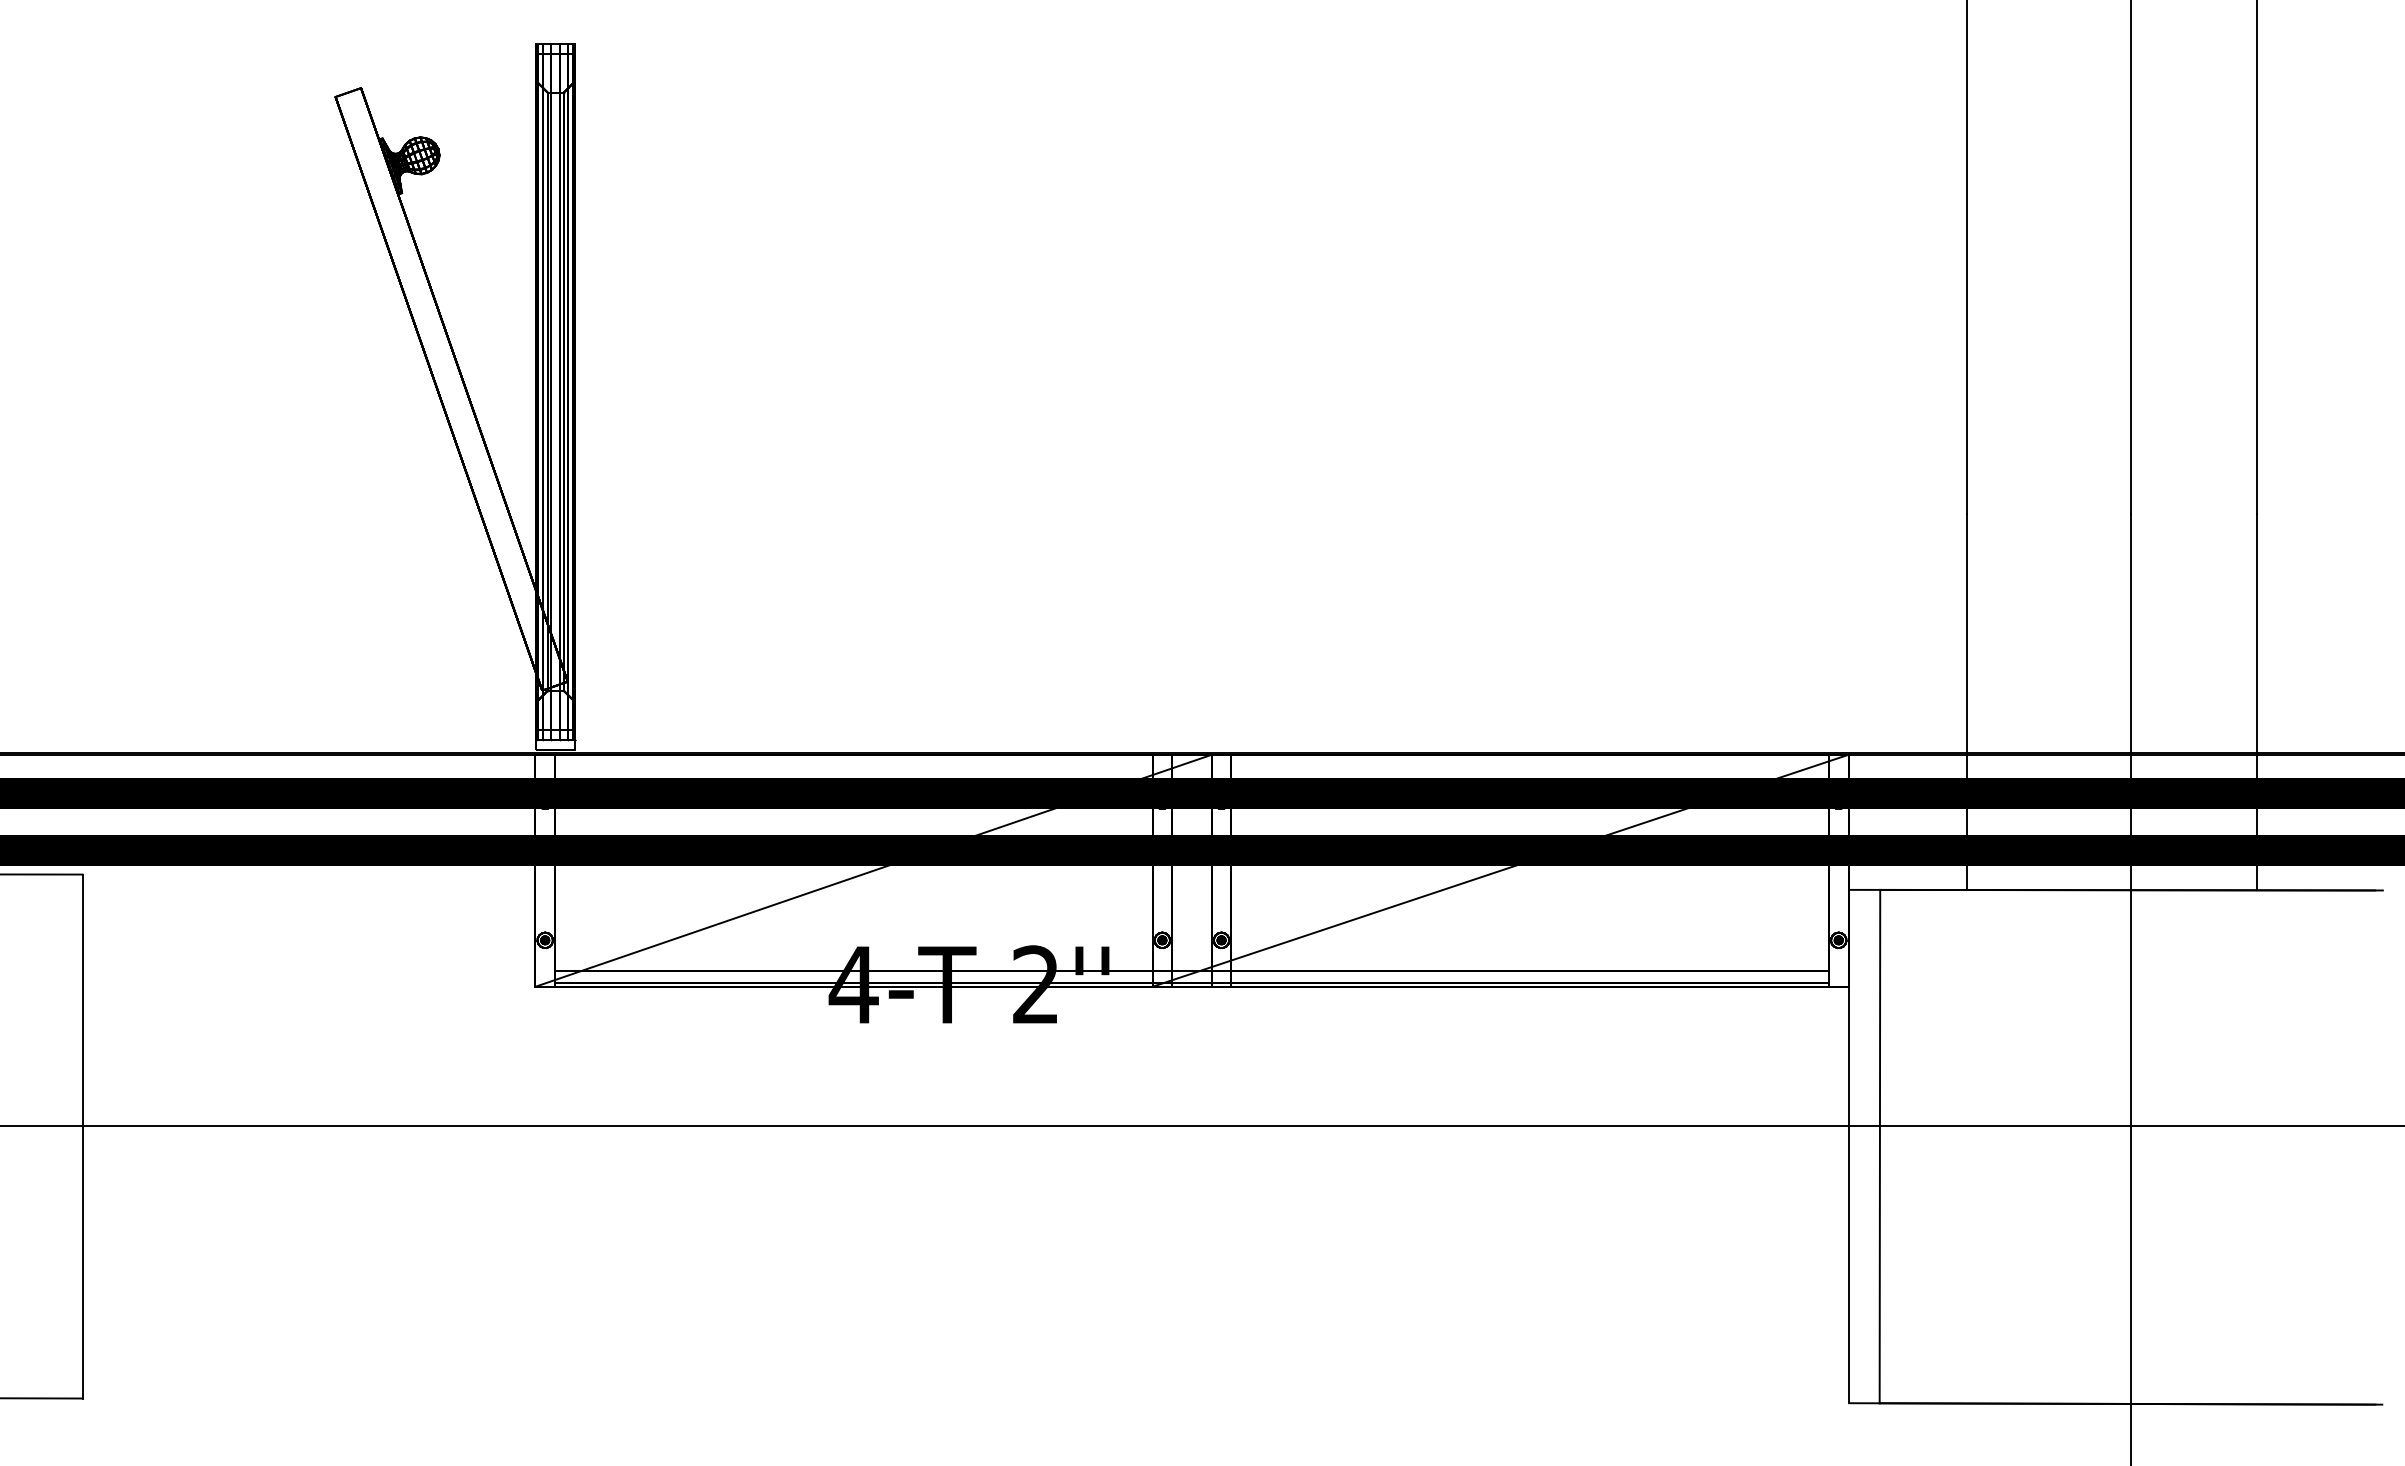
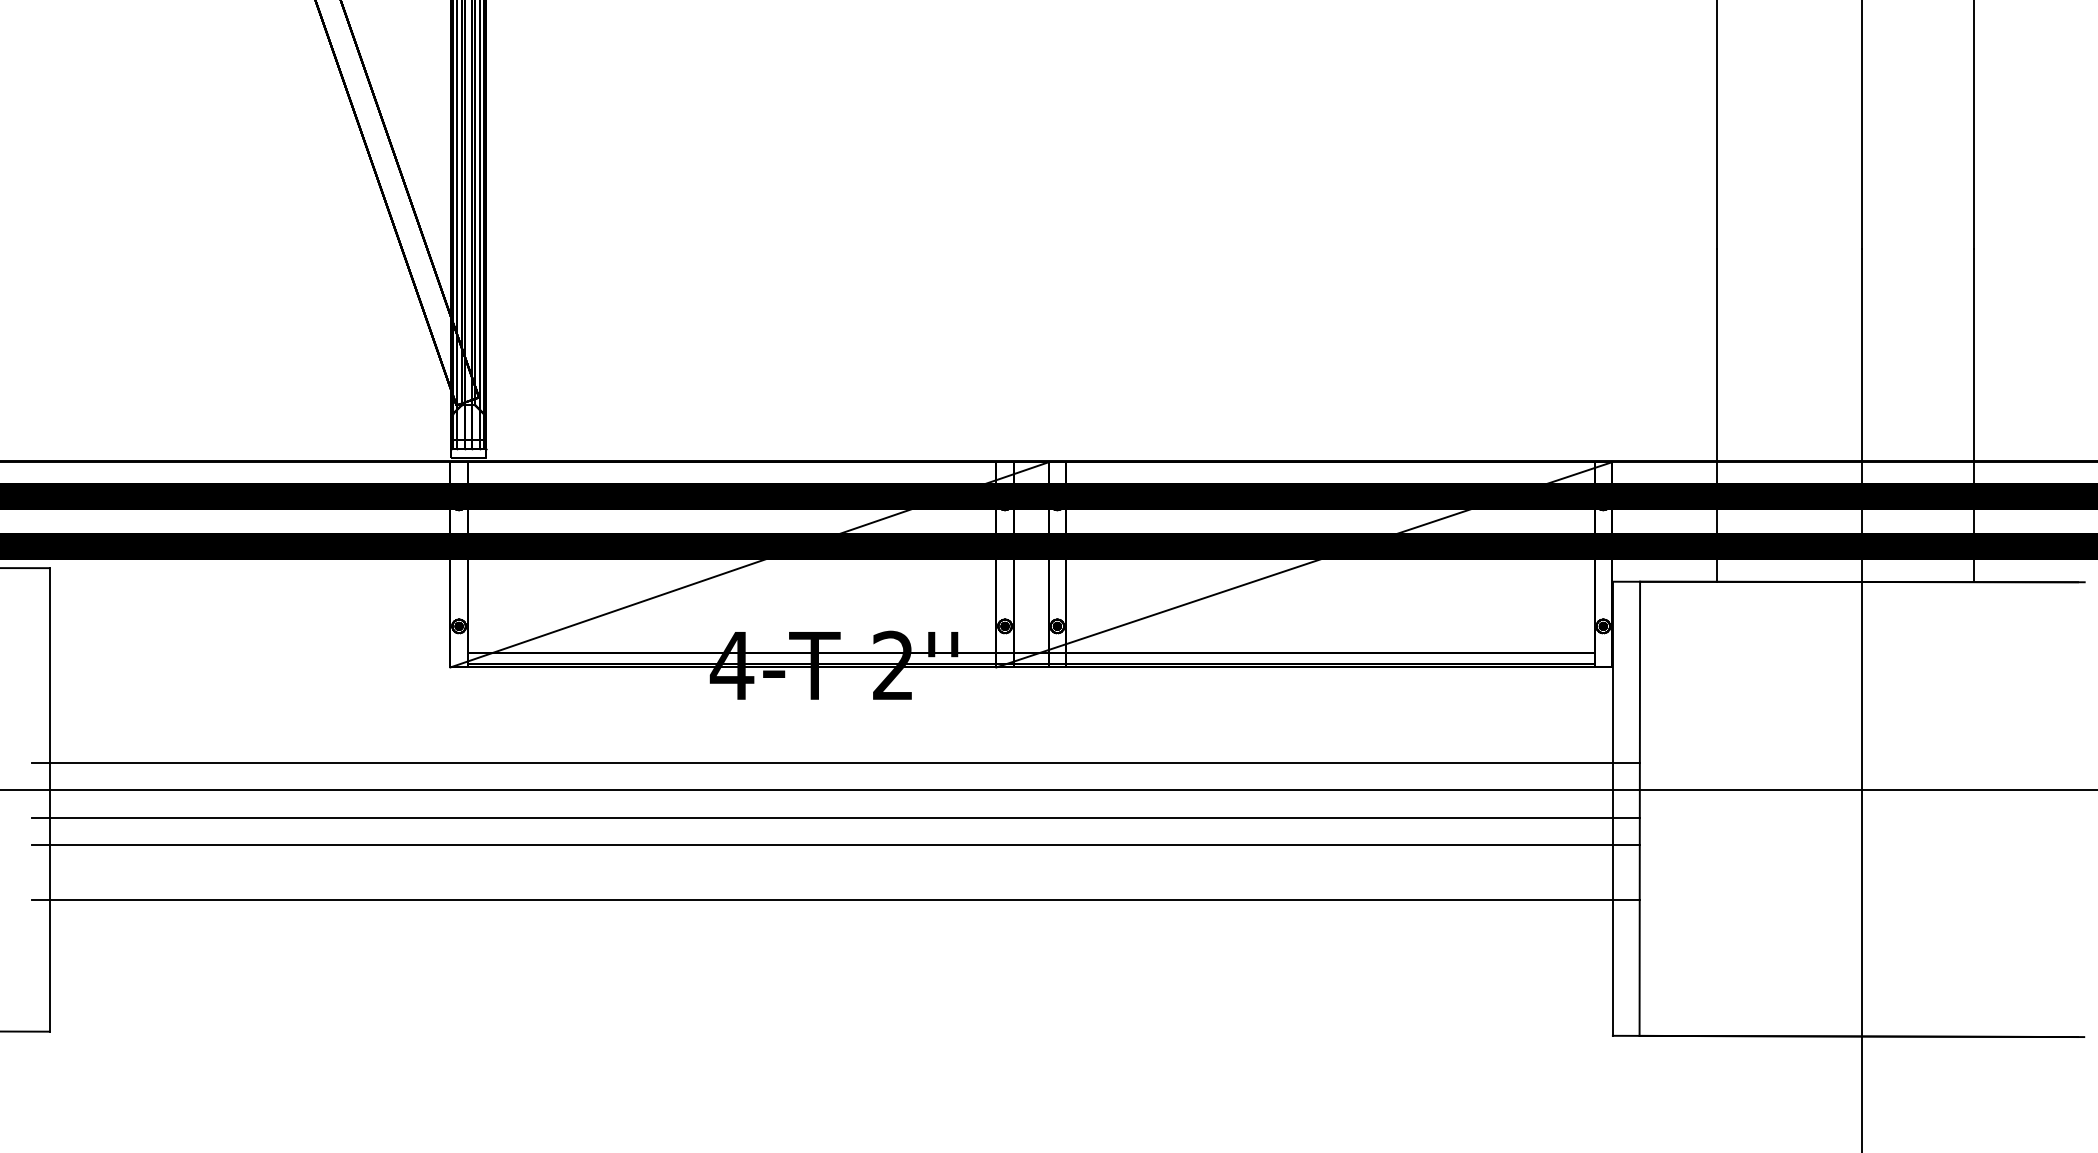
line: (970, 1094) -> (835, 762), added
line: (970, 1156) -> (835, 817), added
line: (970, 1187) -> (835, 845), added
line: (970, 1249) -> (835, 899), added

